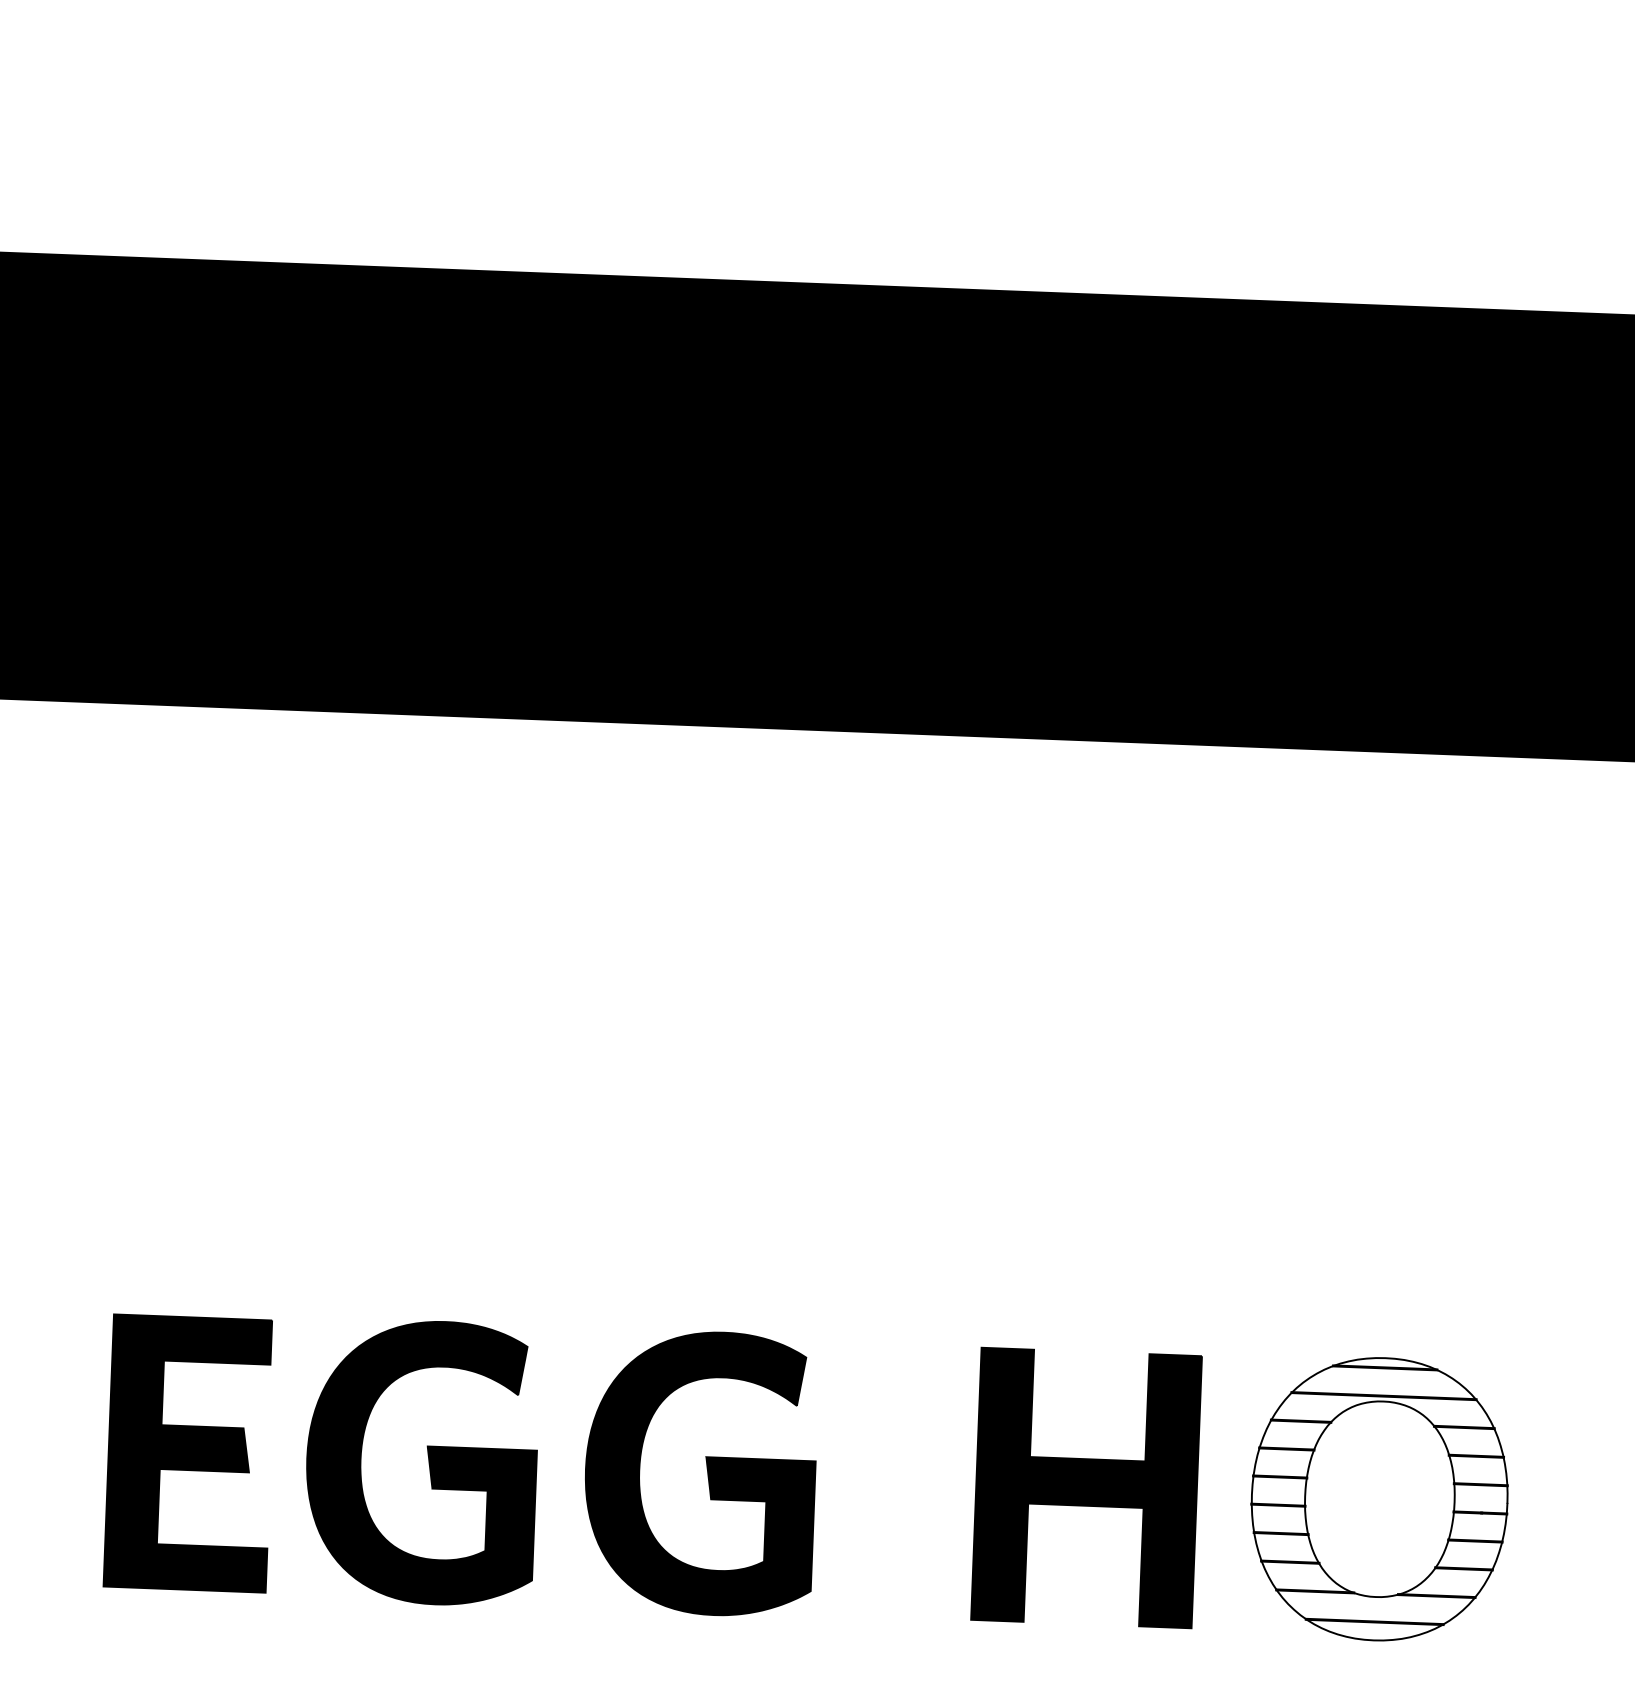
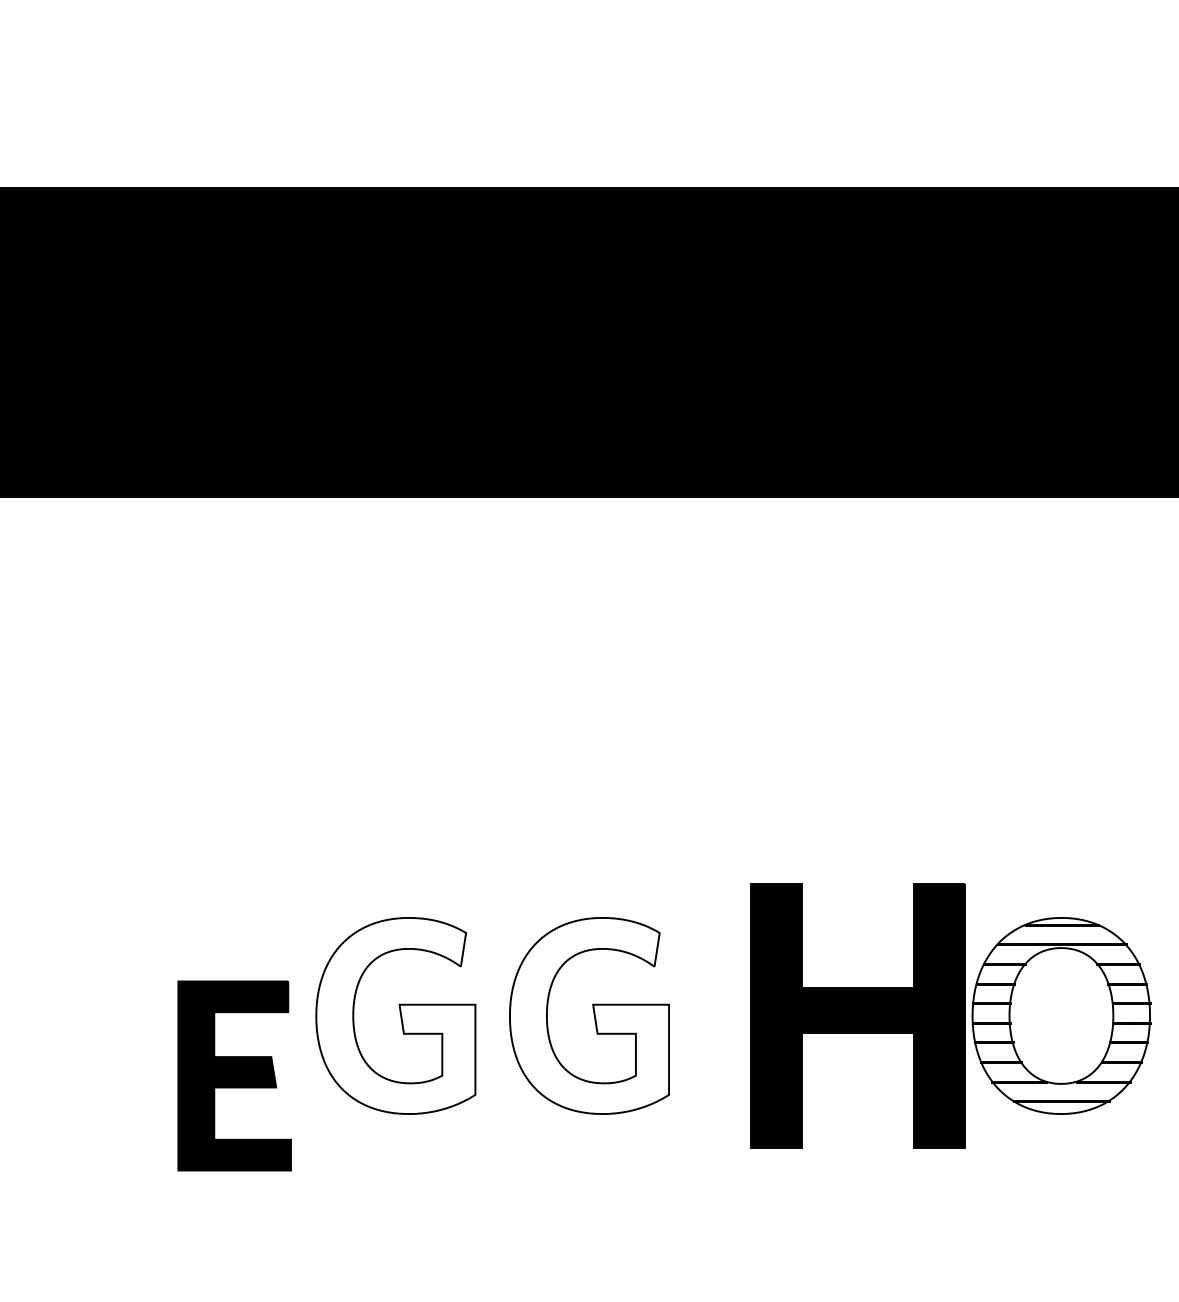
part: (189, 1452) -> (234, 1075), moved
fill: (421, 1461) -> (395, 1015), removed
fill: (700, 1472) -> (589, 1015), removed
part: (1086, 1487) -> (857, 1015), size x1.4

